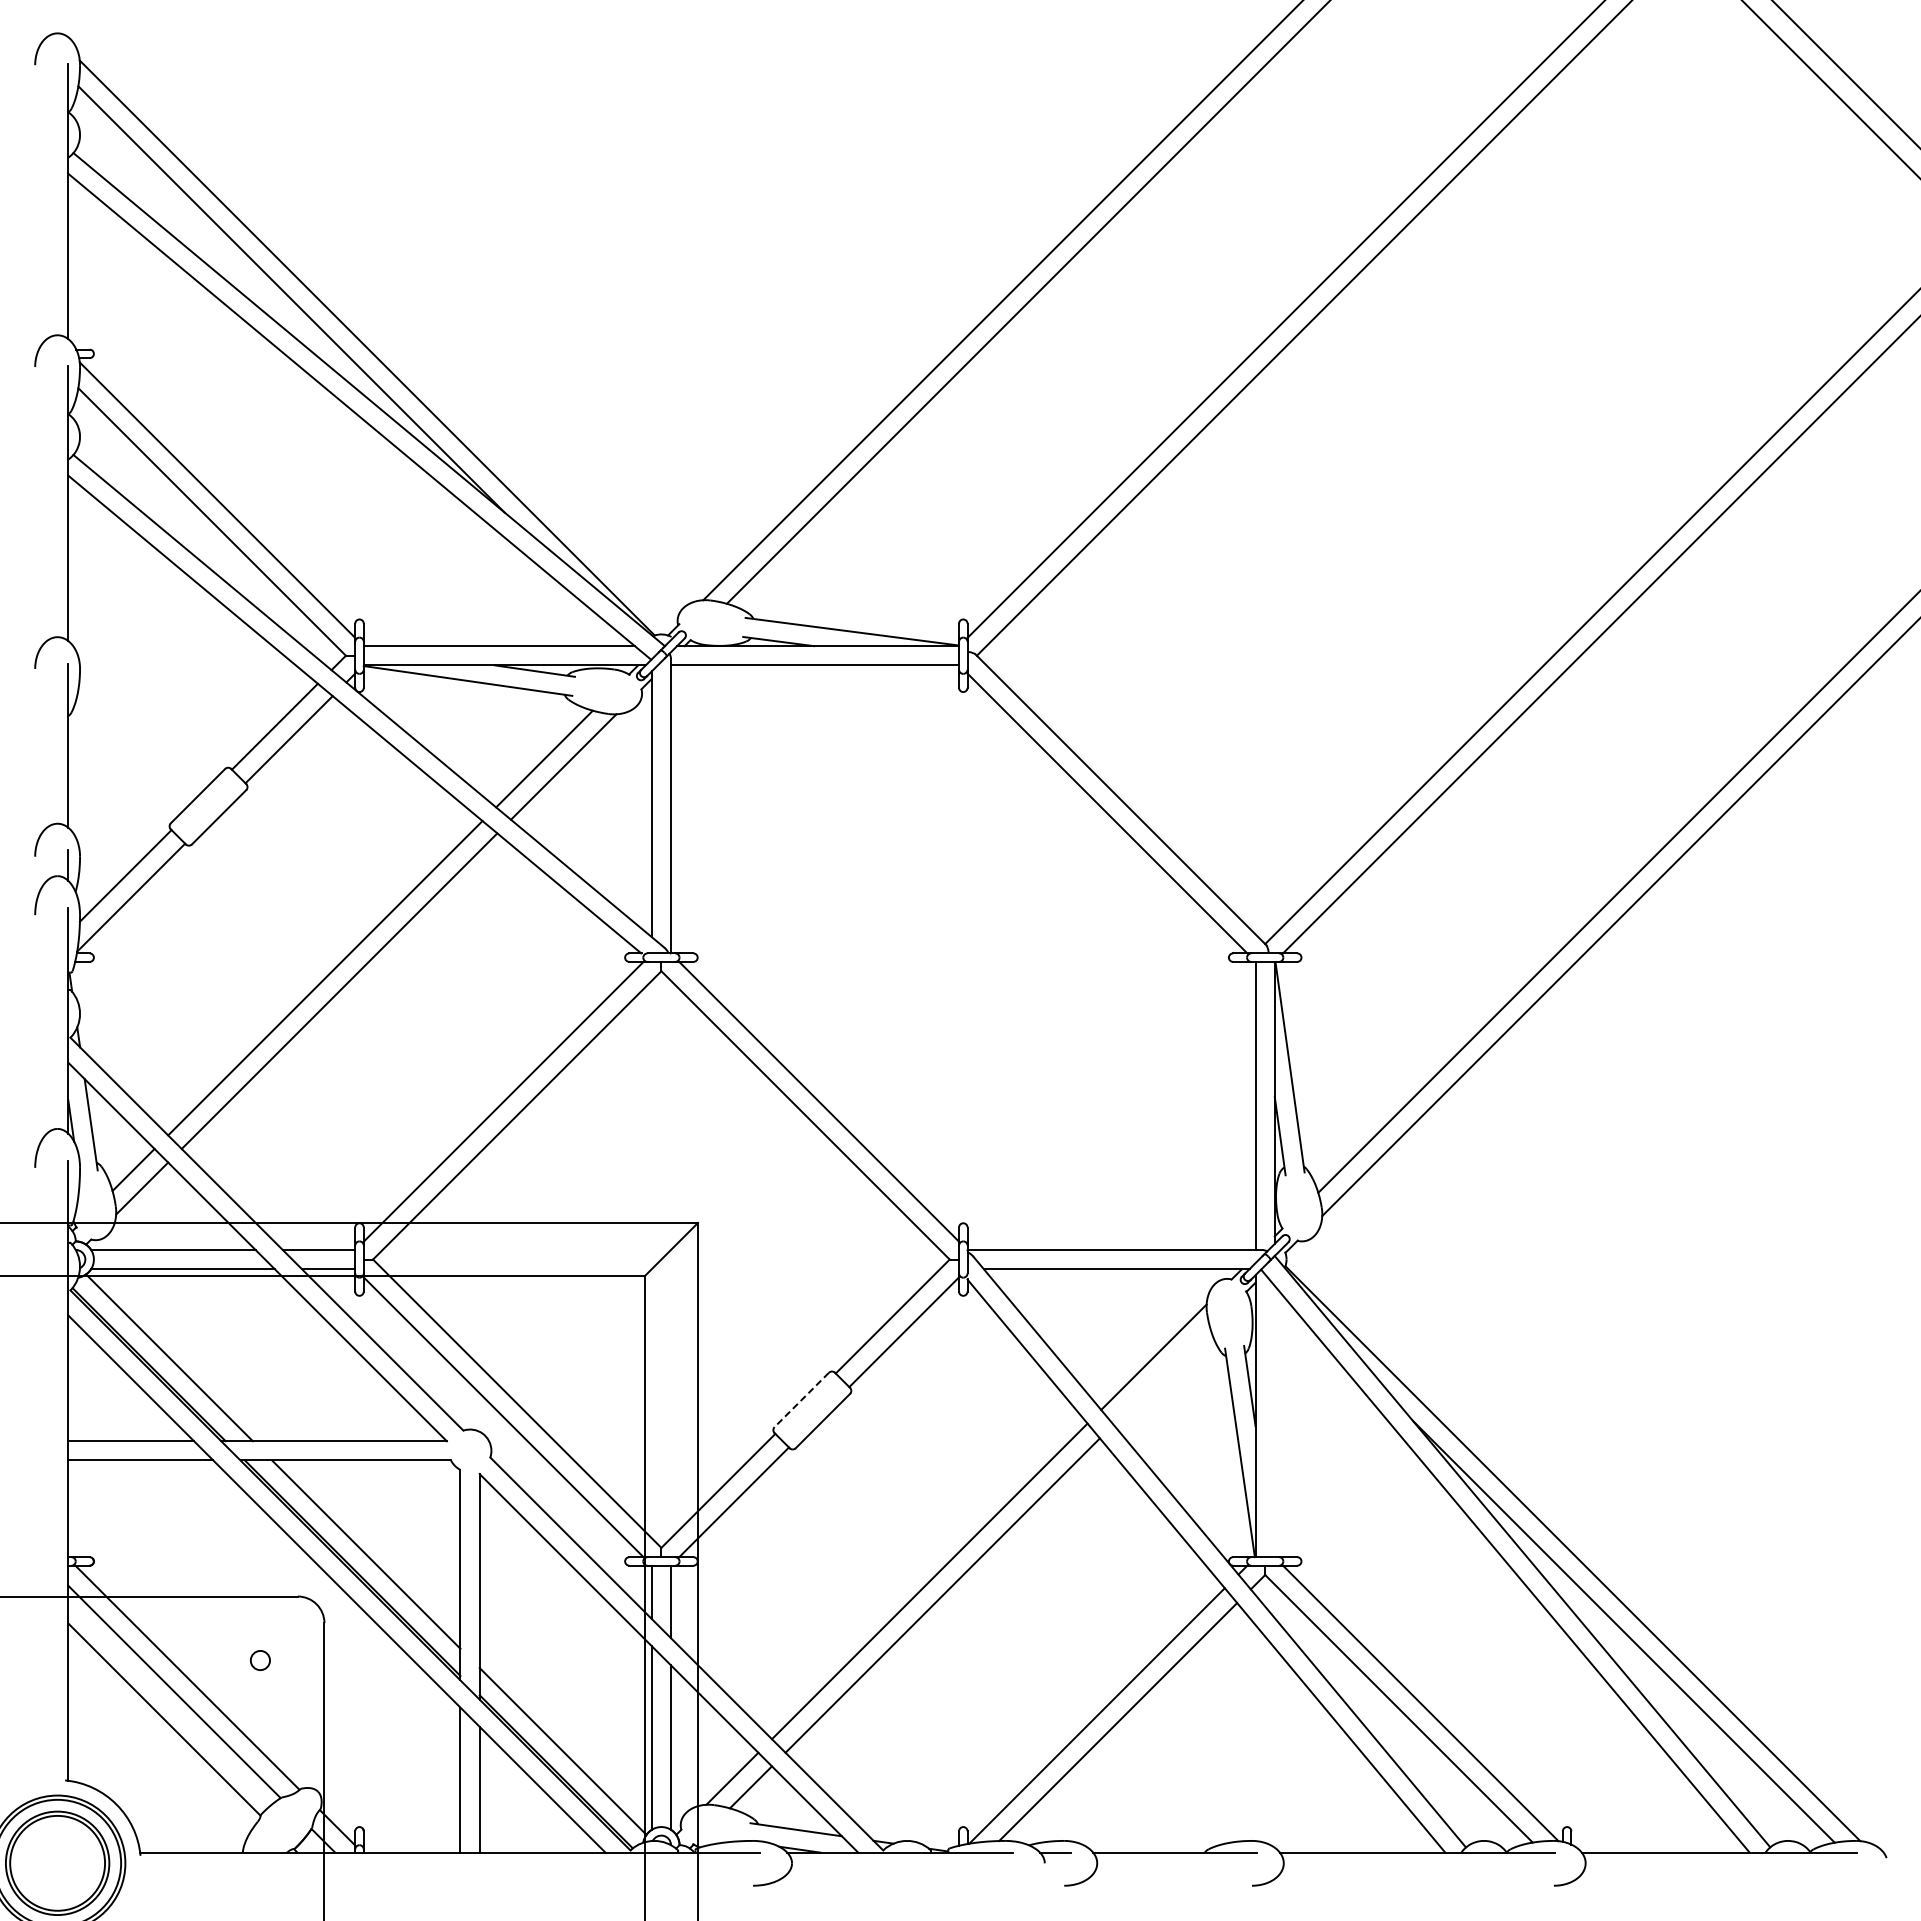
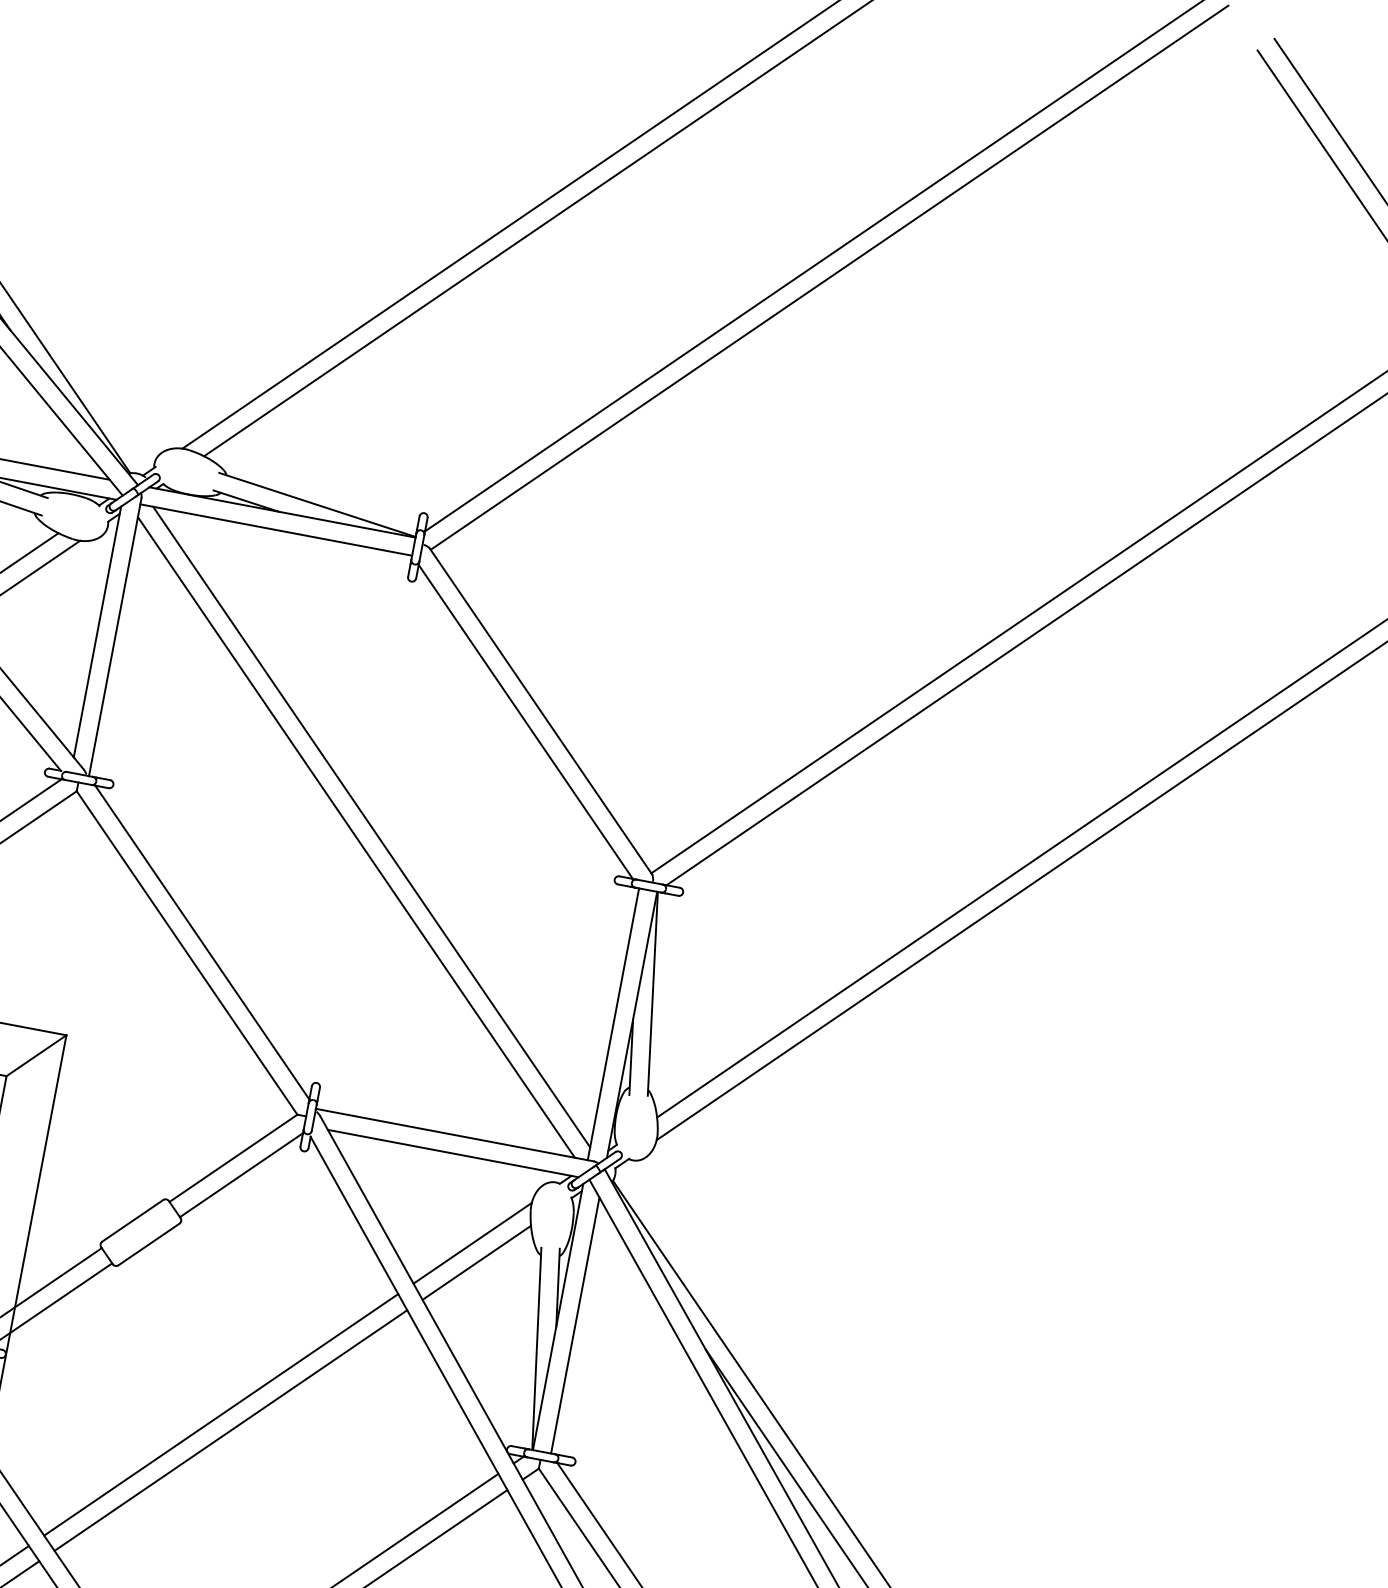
line: (969, 950) -> (371, 826), added
line: (956, 963) -> (356, 836), added
line: (1161, 1376) -> (476, 1262), added
line: (801, 1400) -> (132, 1221), dashed -> solid
line: (1274, 1421) -> (575, 1325), added

